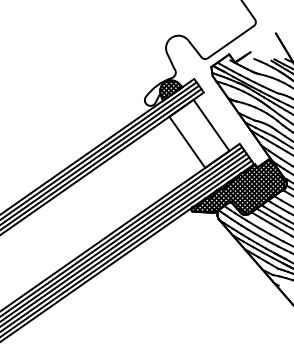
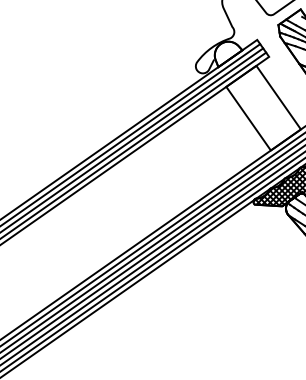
hatch: (171, 89) -> (228, 53), removed

